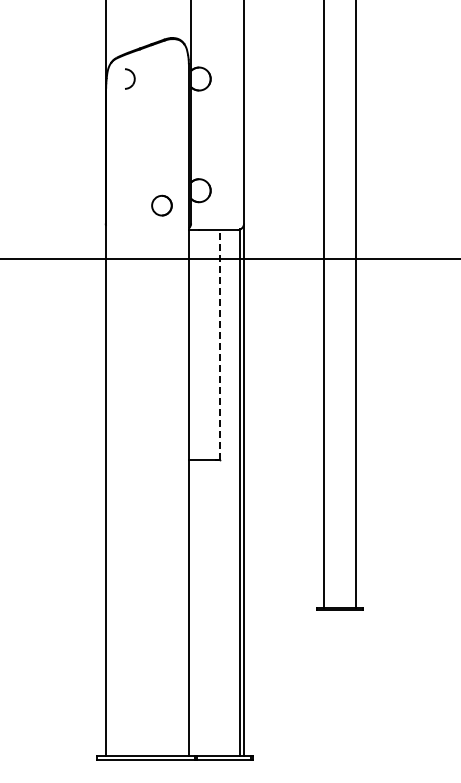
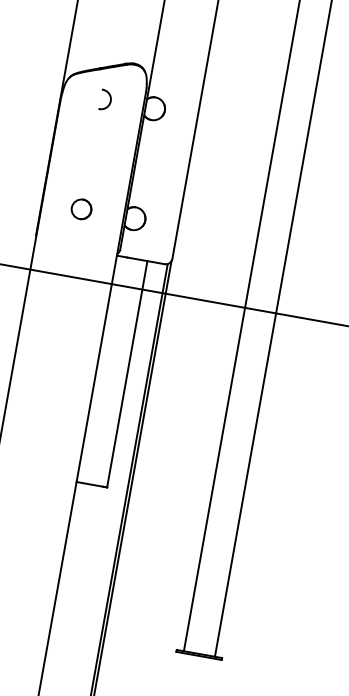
part: (130, 78) -> (106, 99), moved
part: (161, 205) -> (81, 209), moved
line: (219, 345) -> (126, 374), dashed -> solid

